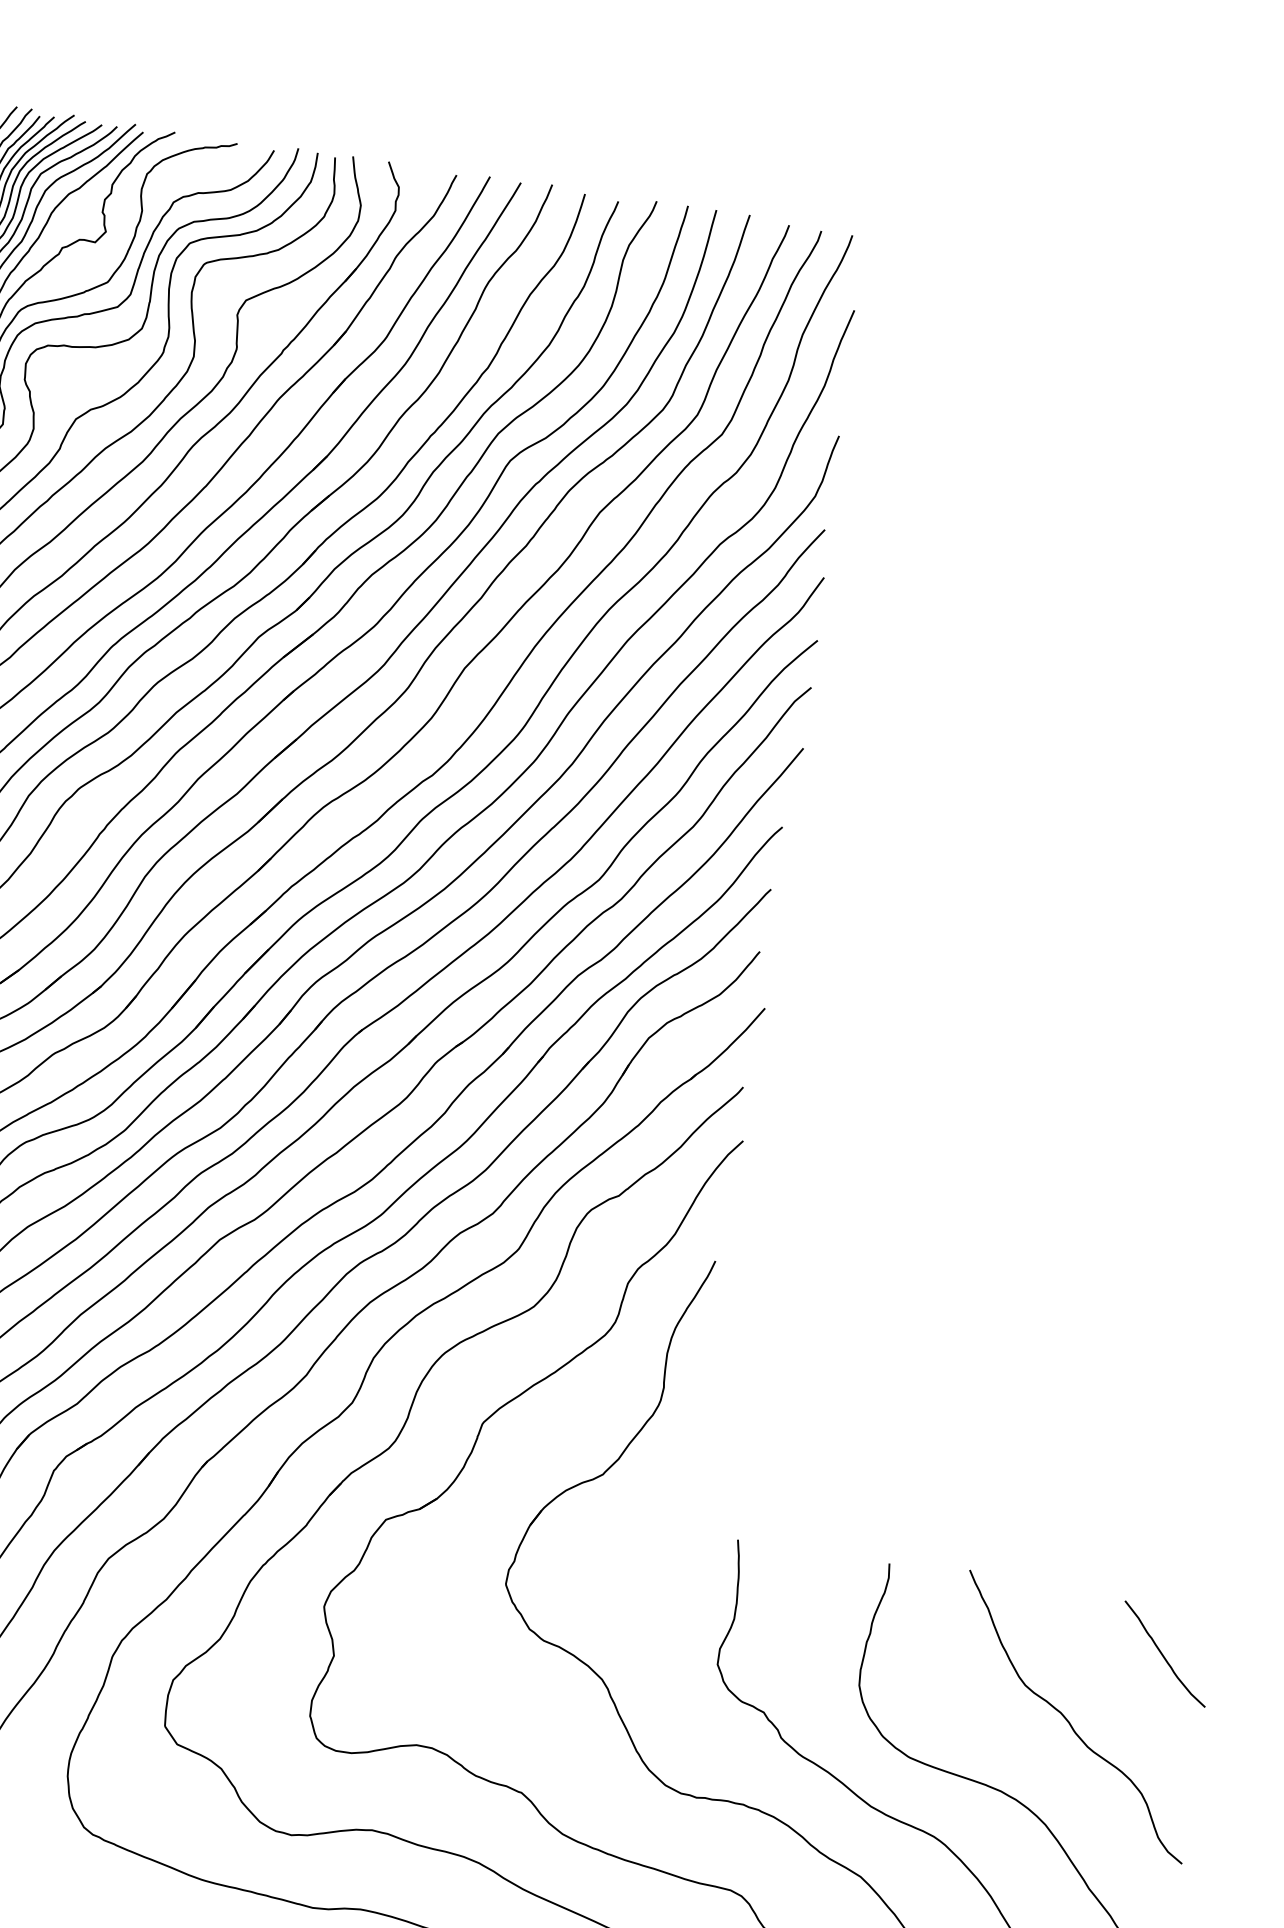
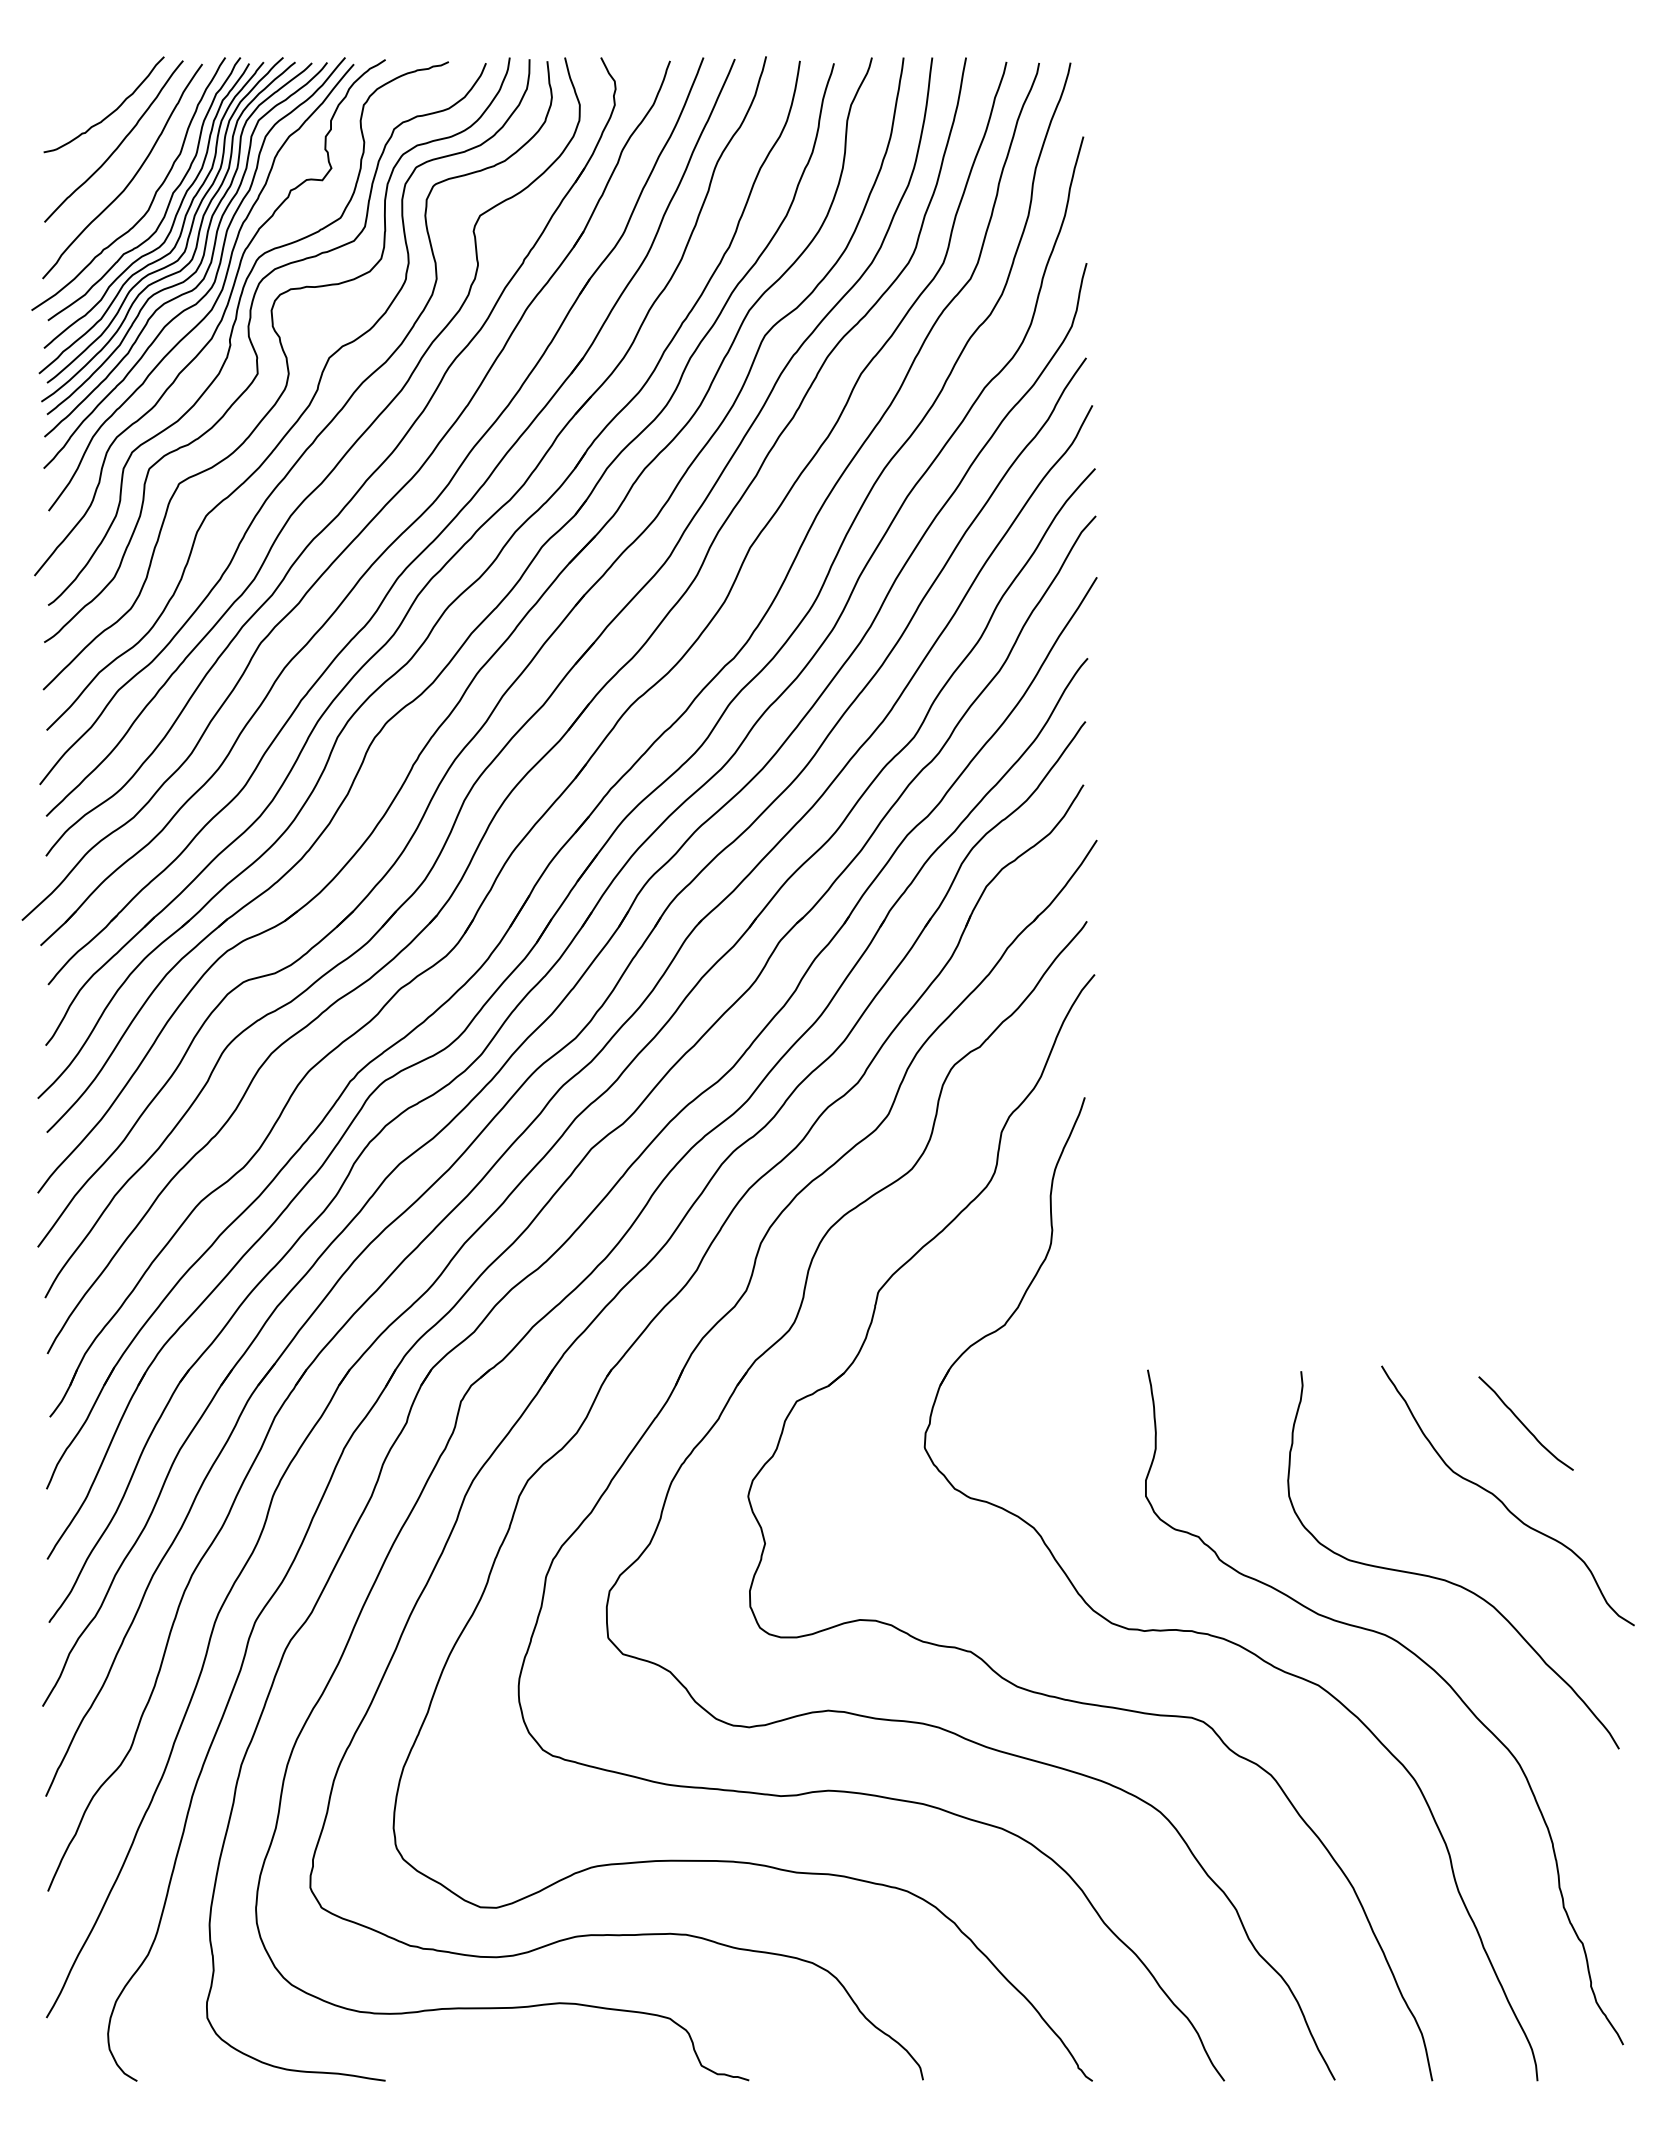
curve: (1163, 1654) -> (1524, 1424), moved

